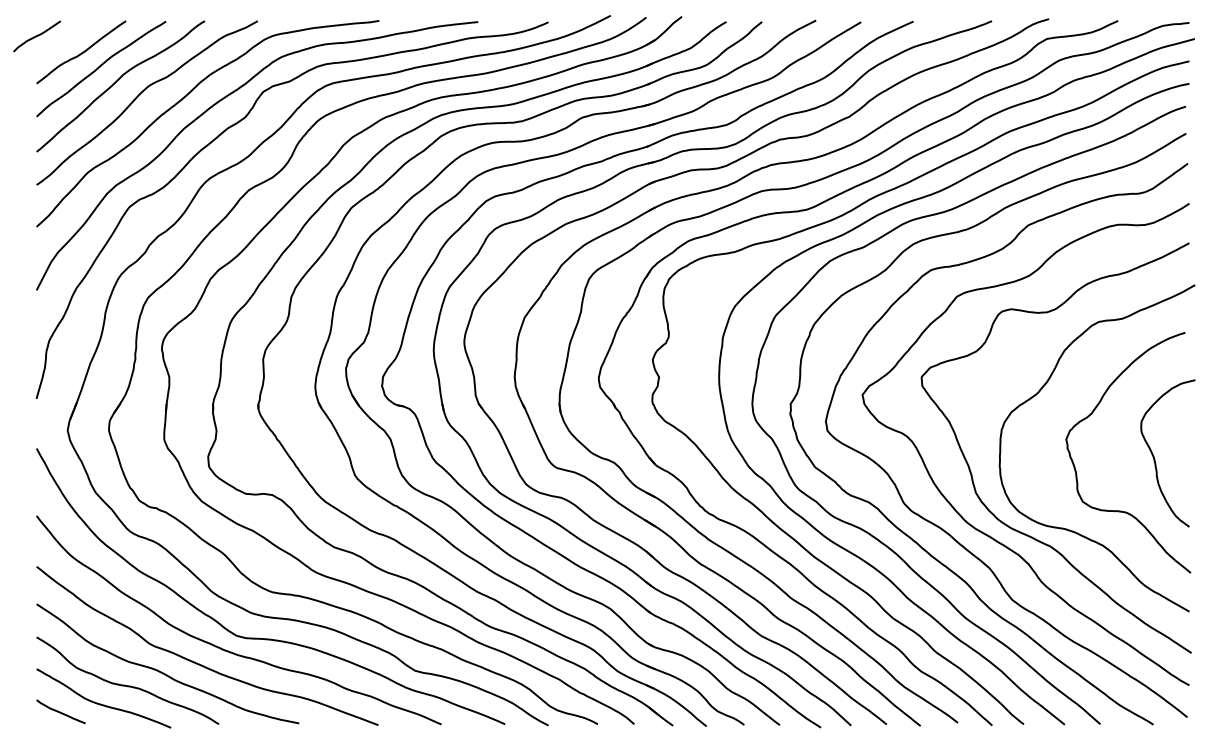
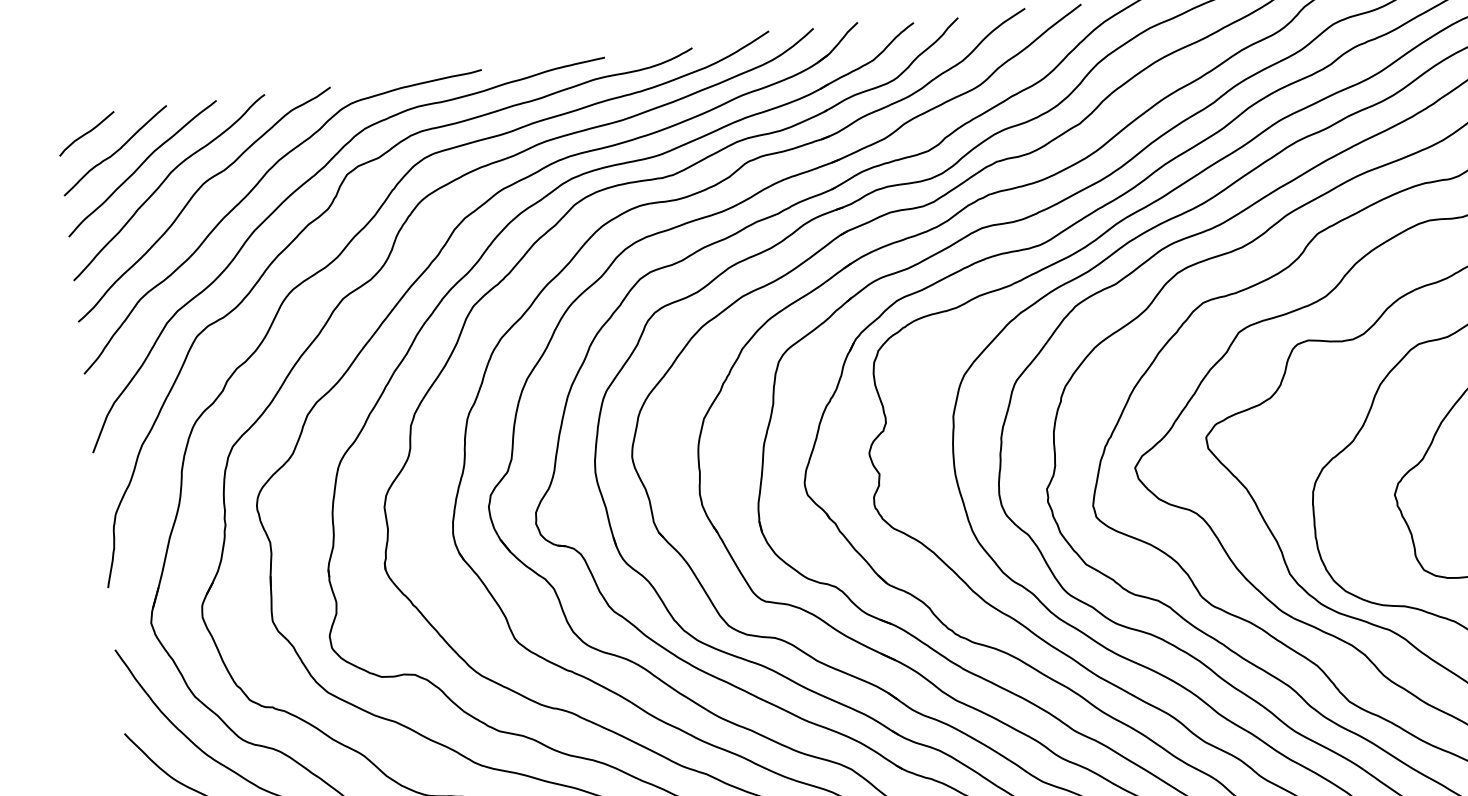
curve: (37, 36) -> (87, 133), moved

